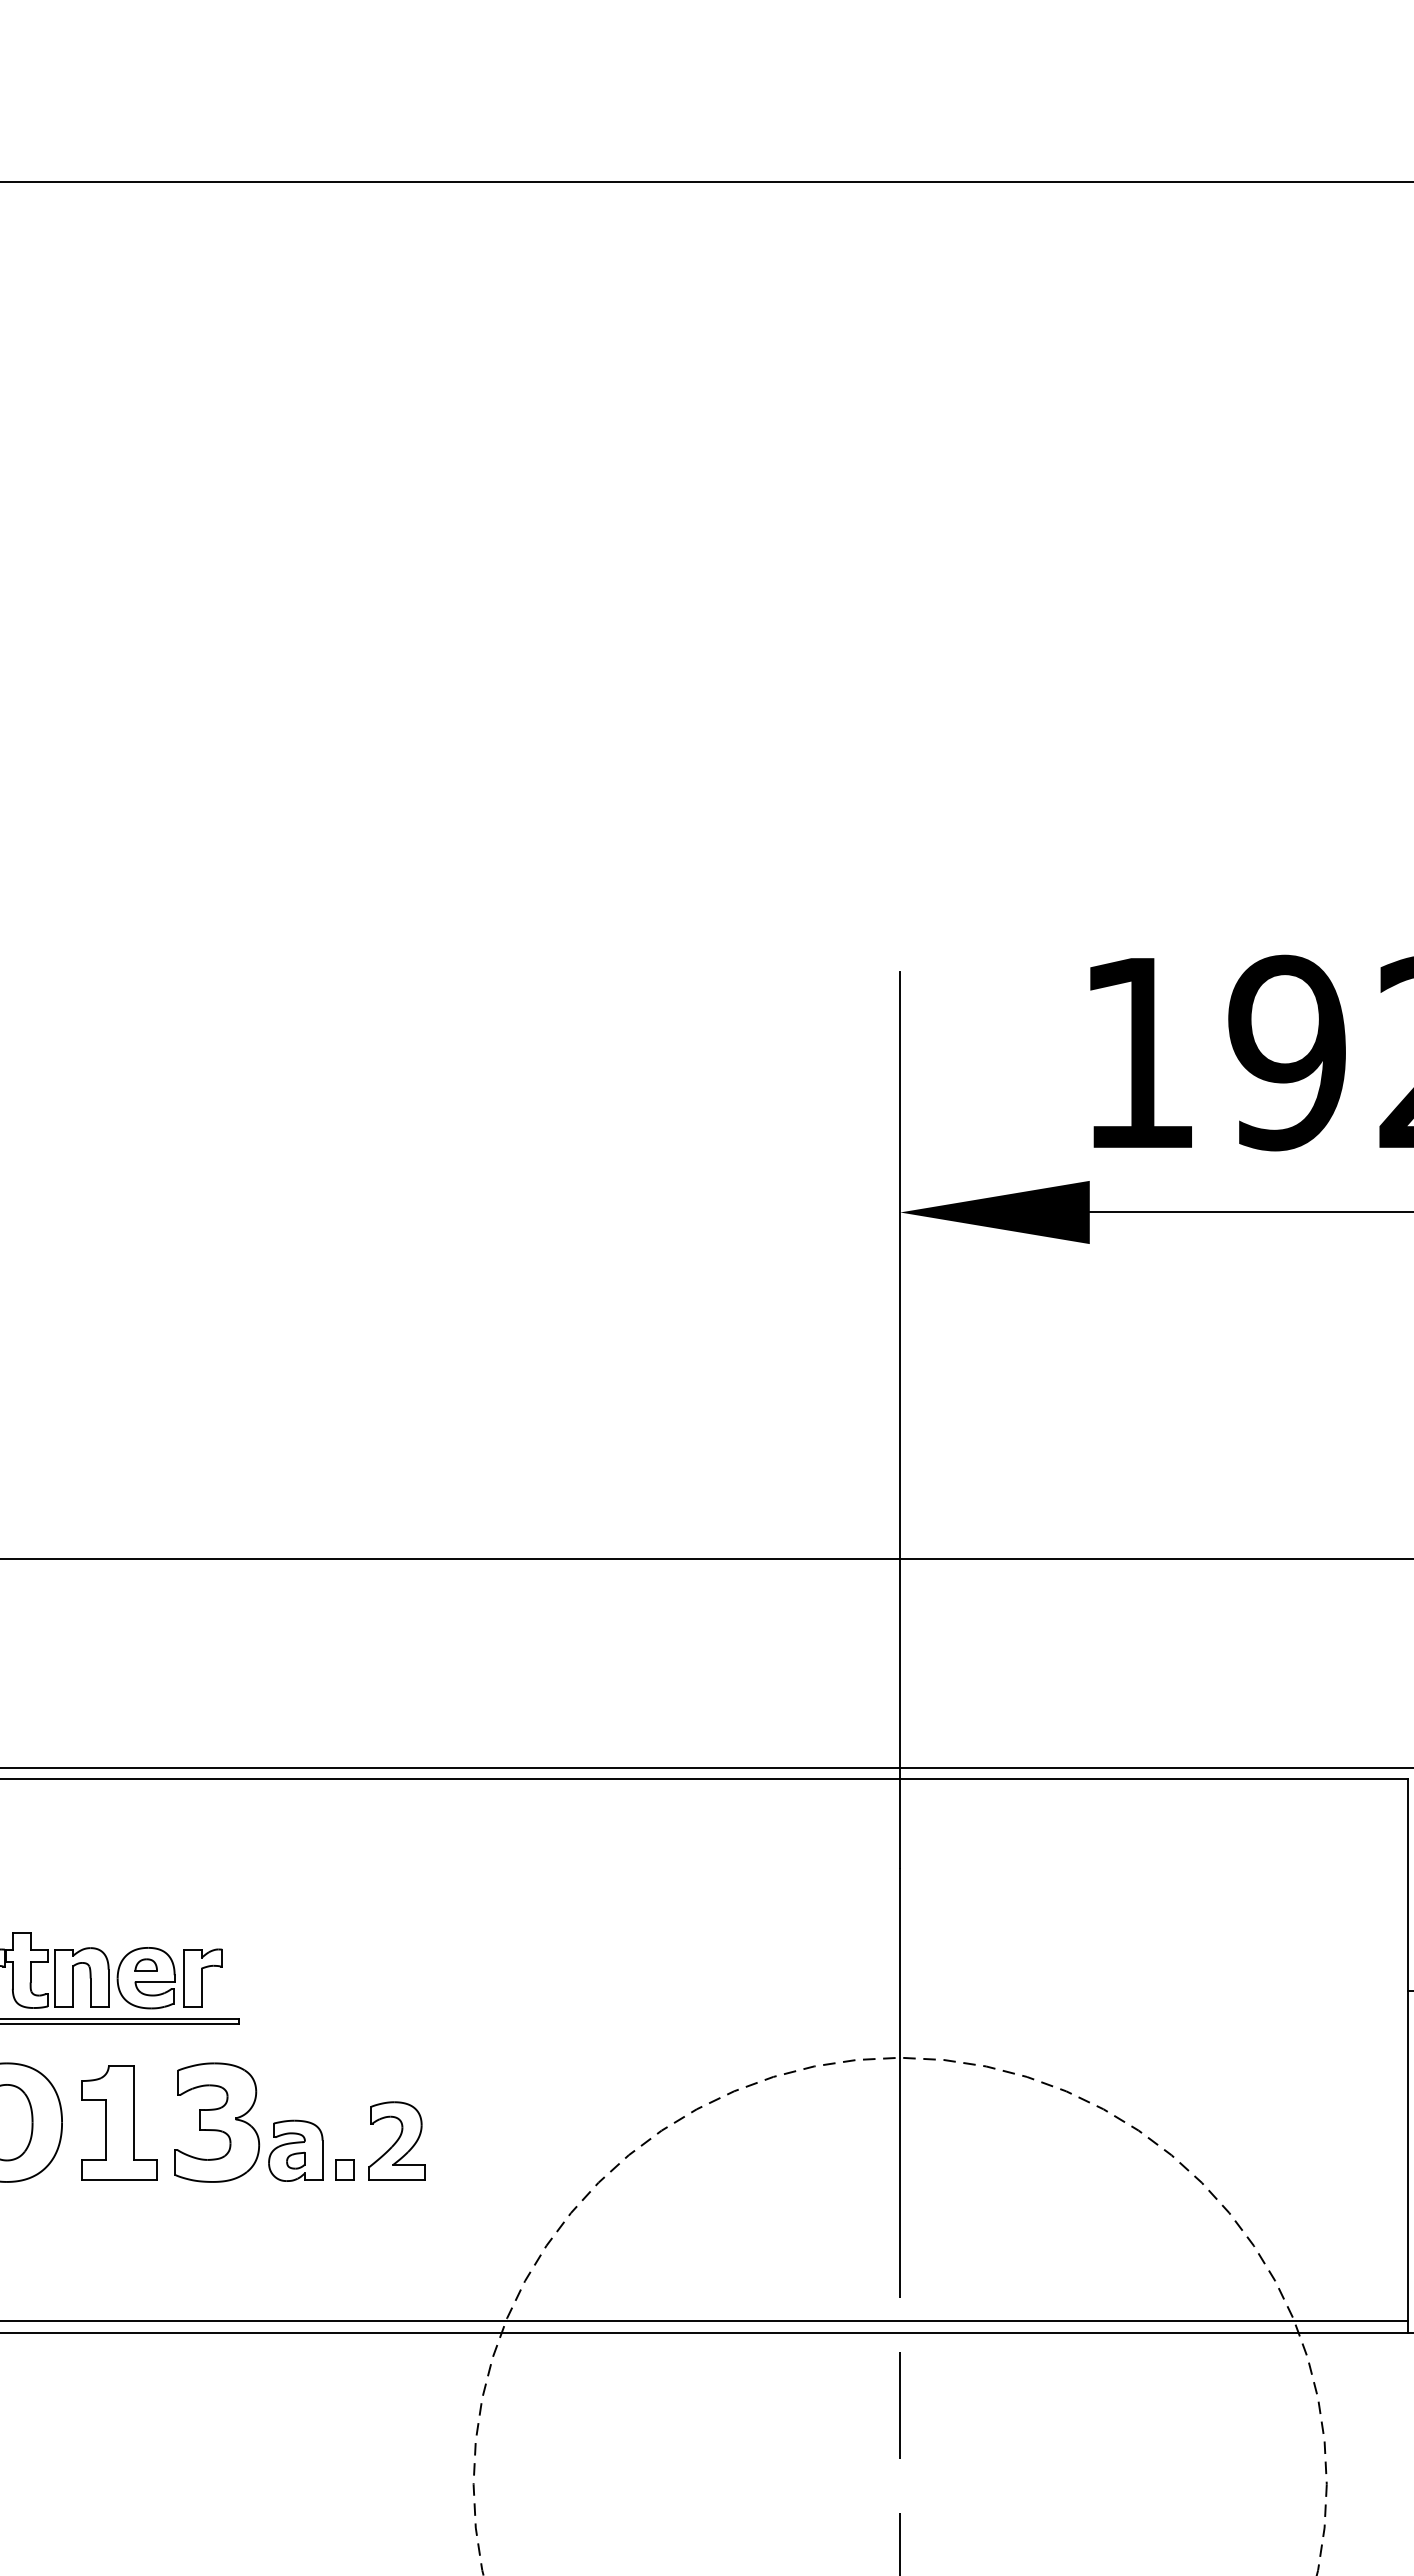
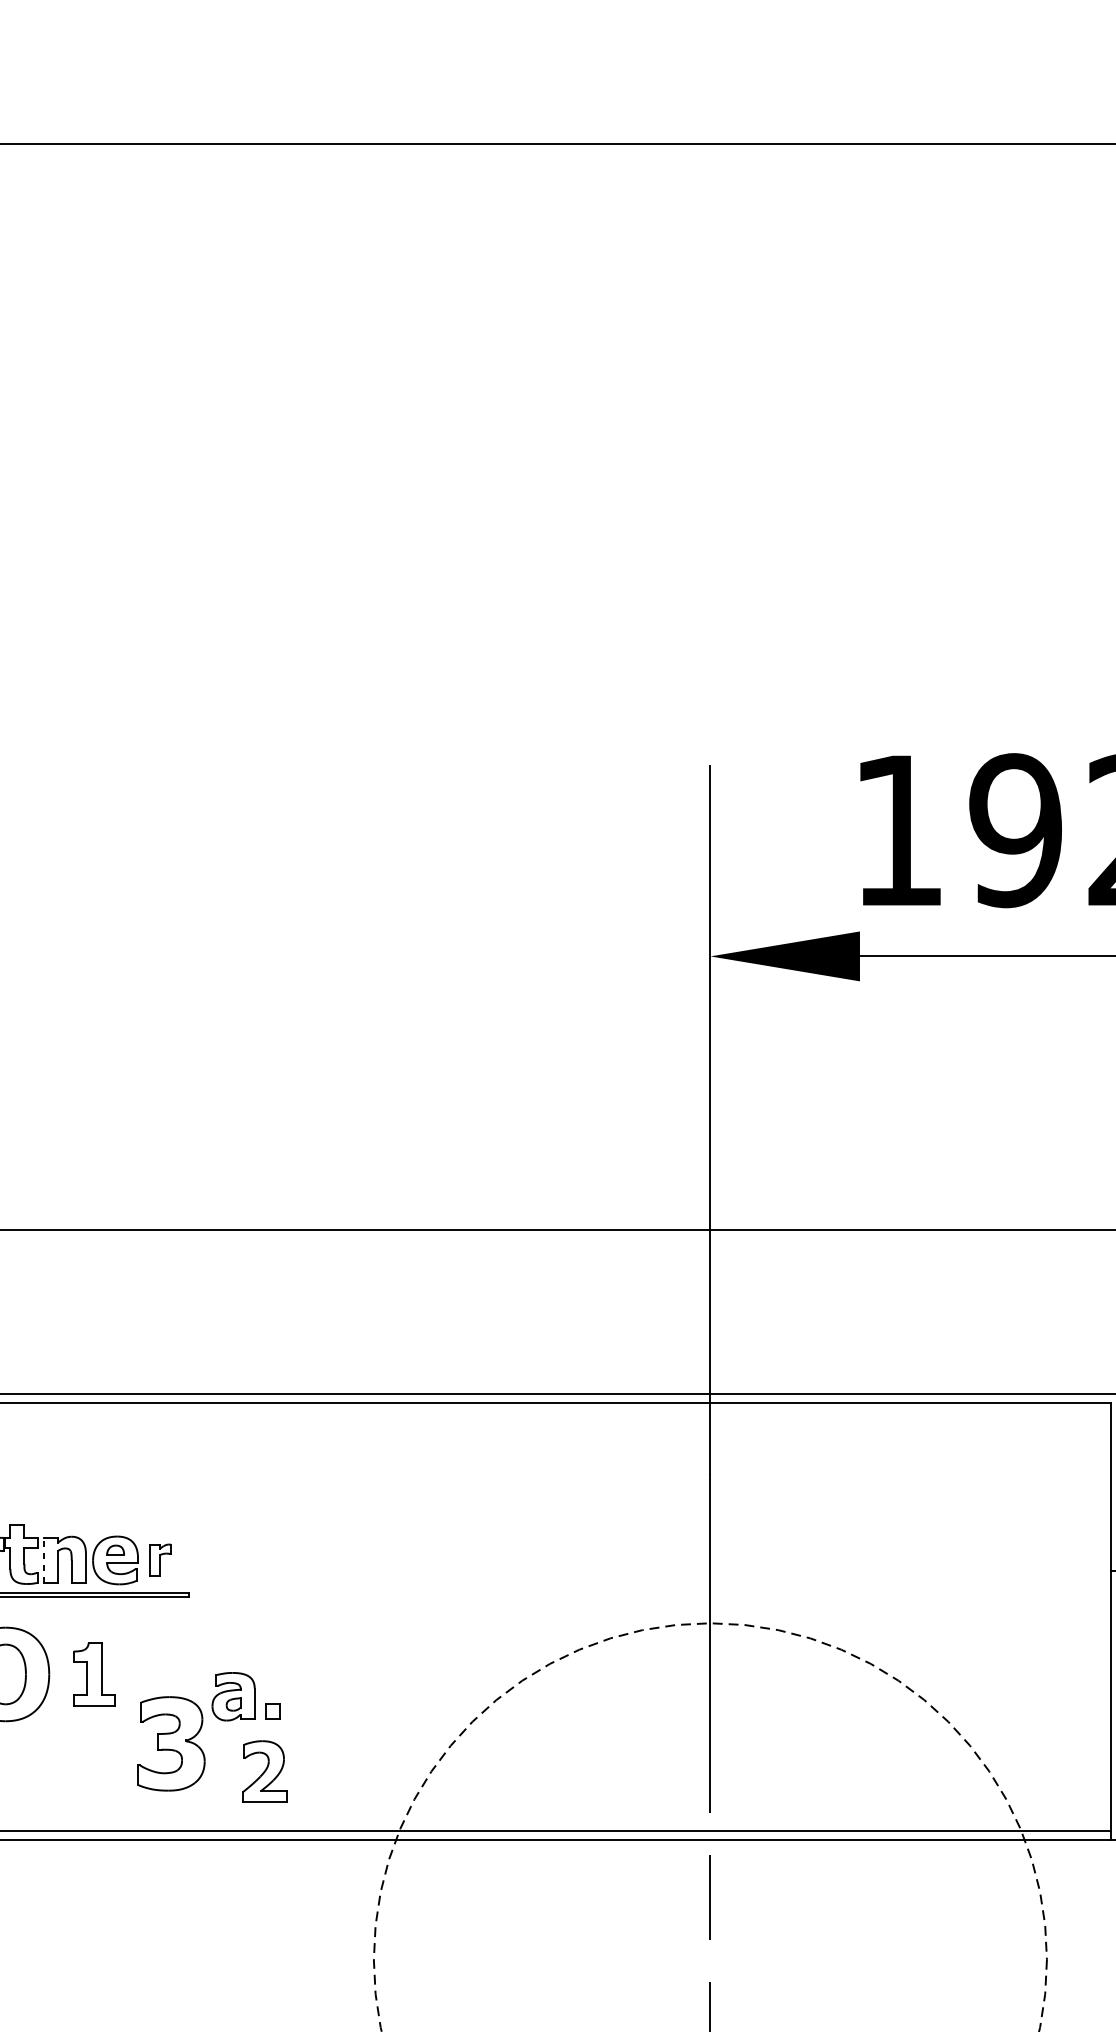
part: (202, 1977) -> (159, 1559), size x0.7
line: (55, 1978) -> (44, 1560), solid -> dashed
part: (119, 2122) -> (94, 1674), size x0.7
part: (217, 2122) -> (171, 1743), moved
part: (396, 2140) -> (264, 1771), moved

